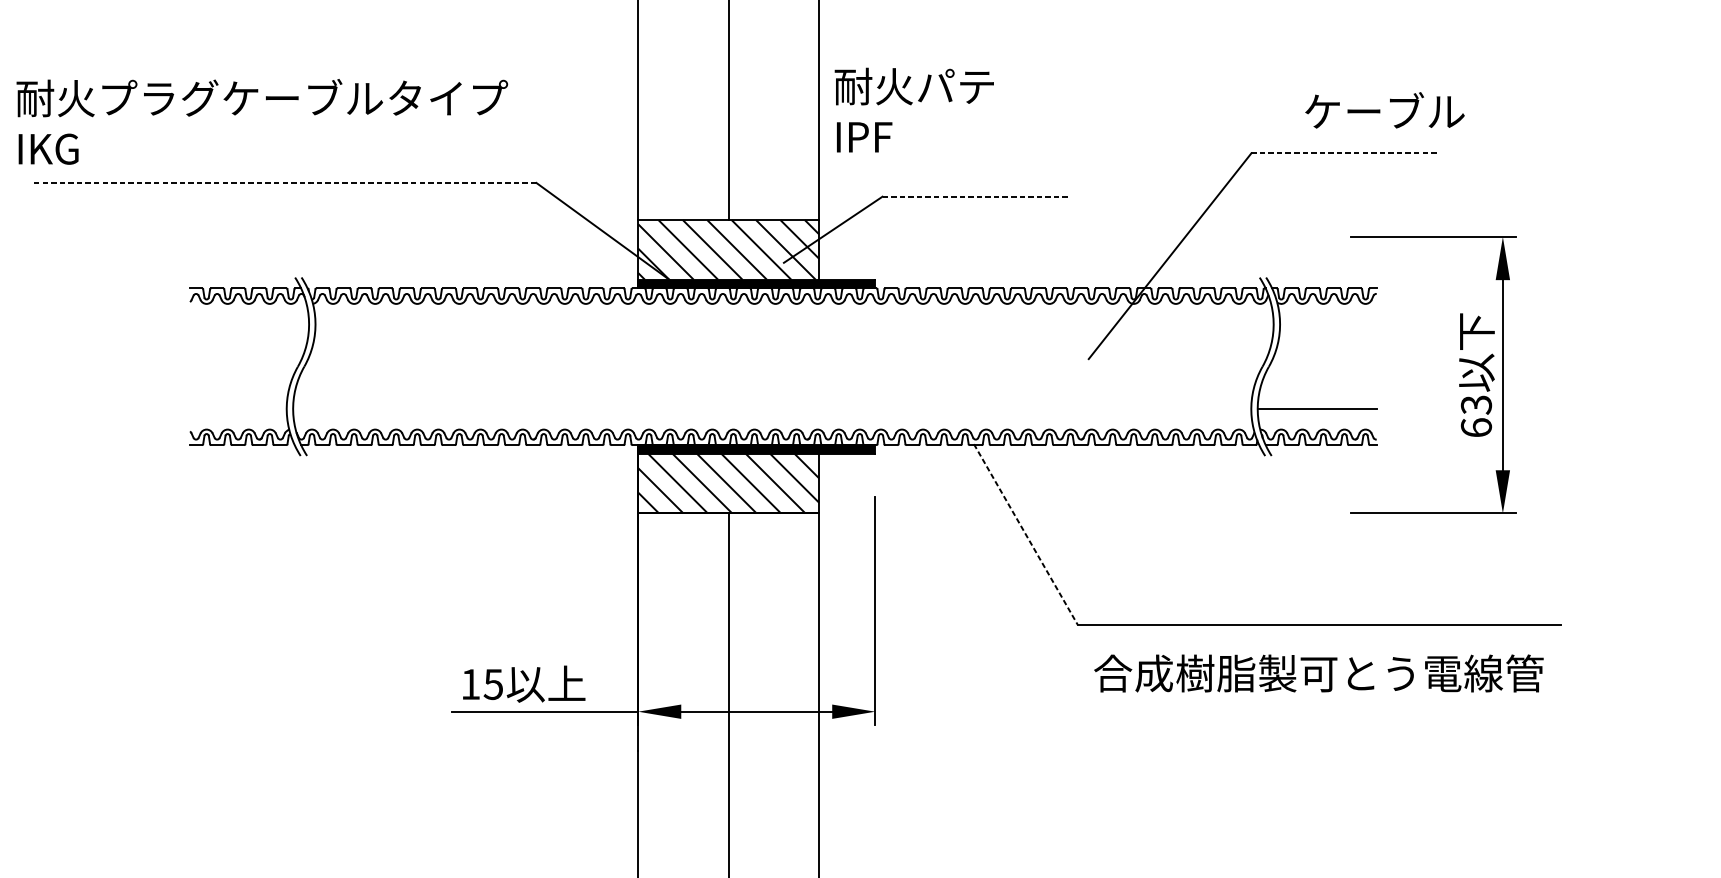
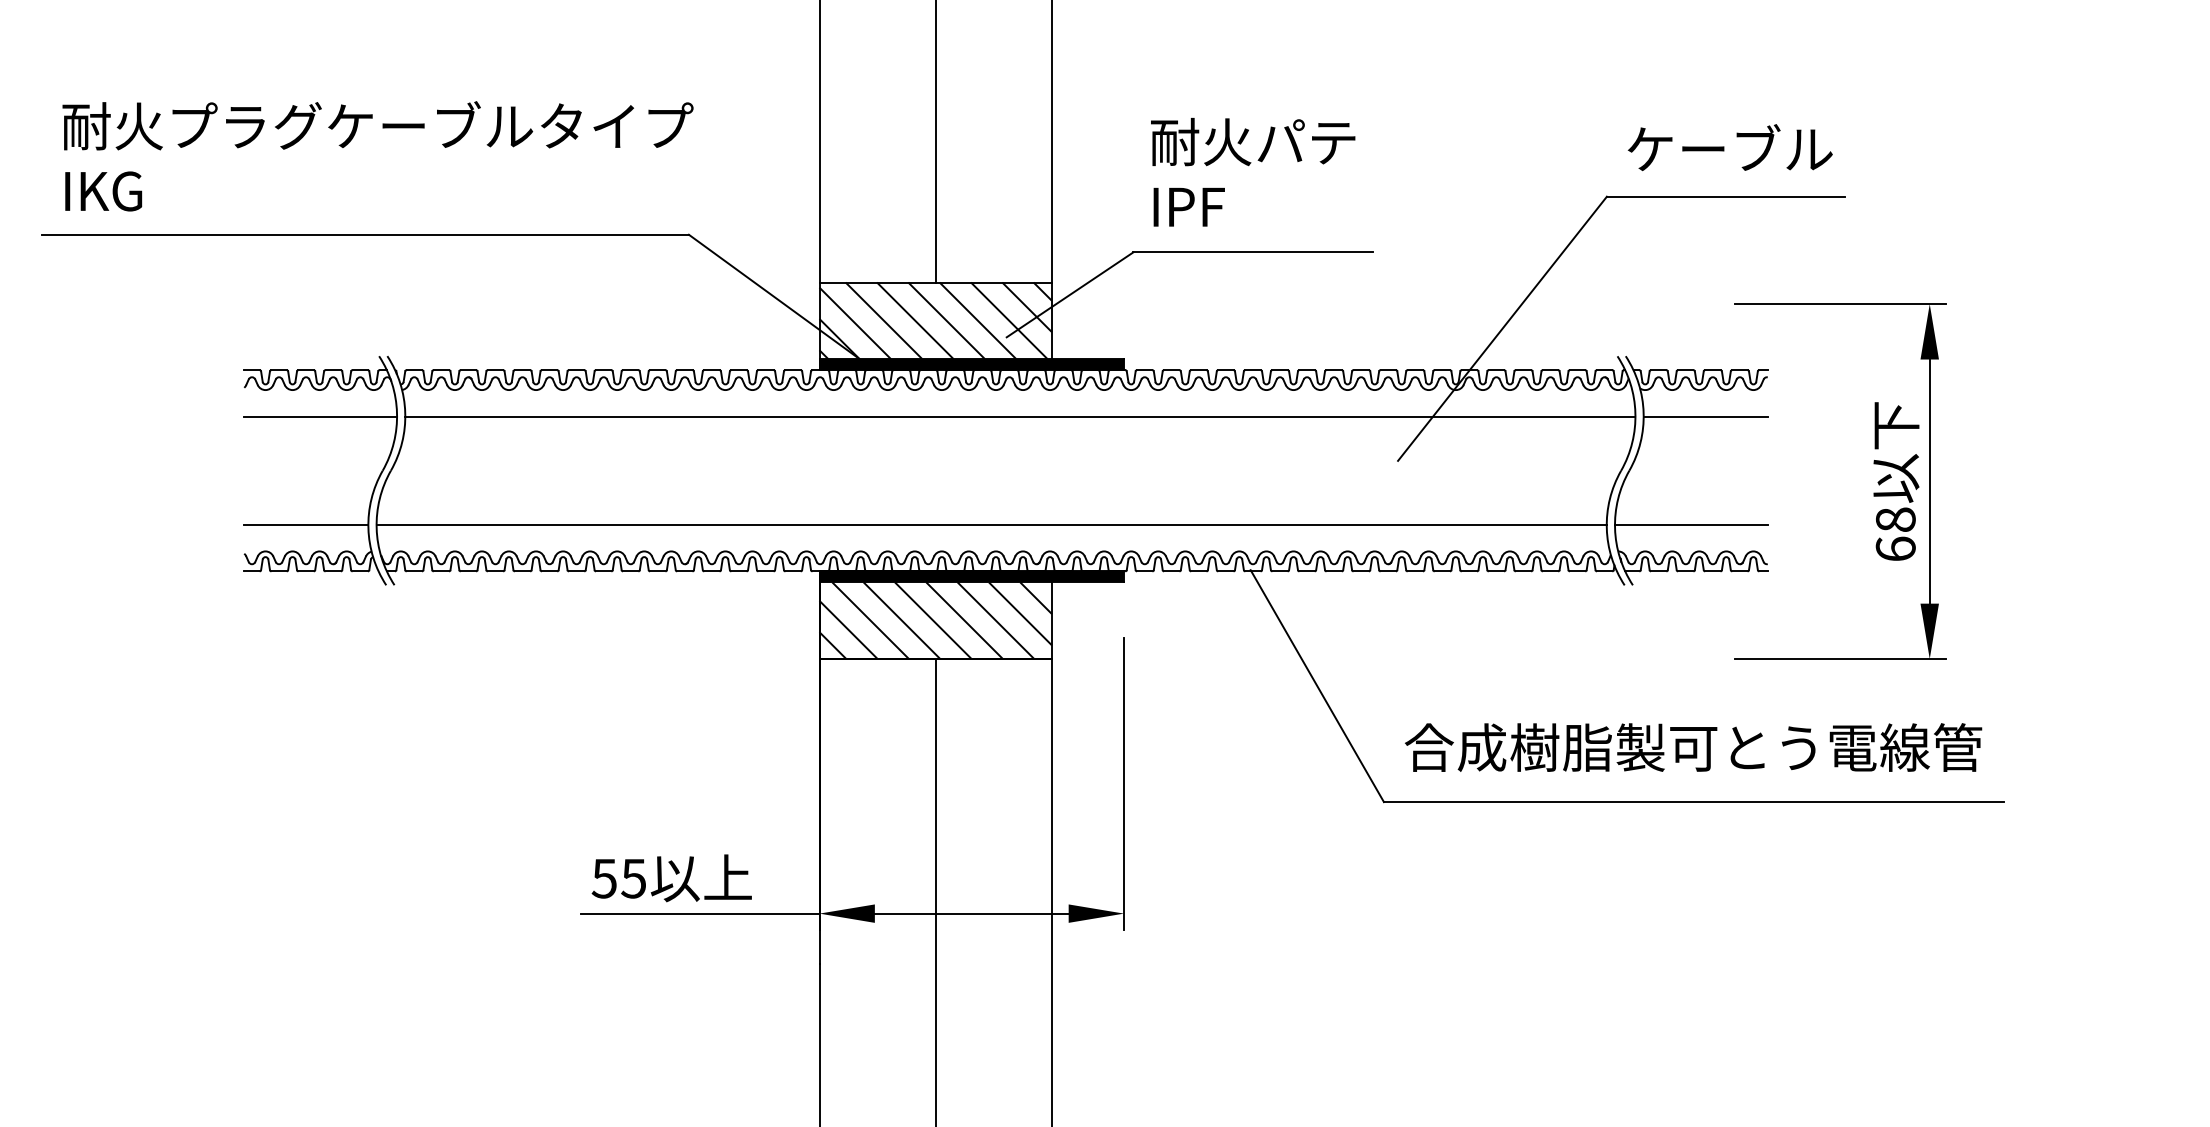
text: (914, 110) -> (1253, 172), moved
text: (1384, 110) -> (1729, 147), moved
text: (261, 121) -> (377, 156), moved
line: (1343, 153) -> (1725, 196), dashed -> solid
line: (284, 182) -> (365, 234), dashed -> solid
line: (975, 196) -> (1252, 252), dashed -> solid
line: (249, 324) -> (320, 416), added
line: (794, 324) -> (1020, 416), added
line: (1328, 324) -> (1705, 416), added
text: (1476, 404) -> (1895, 519), 63 -> 68
line: (238, 409) -> (306, 525), added
line: (772, 409) -> (991, 525), added
line: (1026, 534) -> (1317, 686), dashed -> solid
text: (1318, 673) -> (1693, 747), moved
text: (469, 684) -> (603, 878), 15 -> 55

